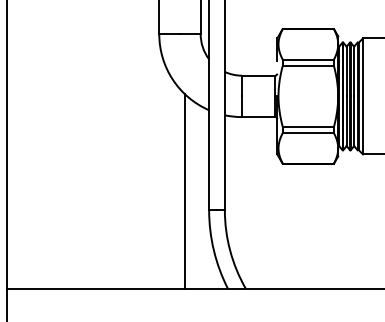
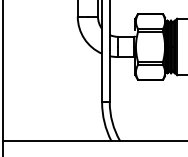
line: (185, 189) -> (90, 92), removed

